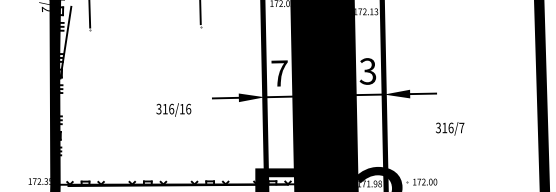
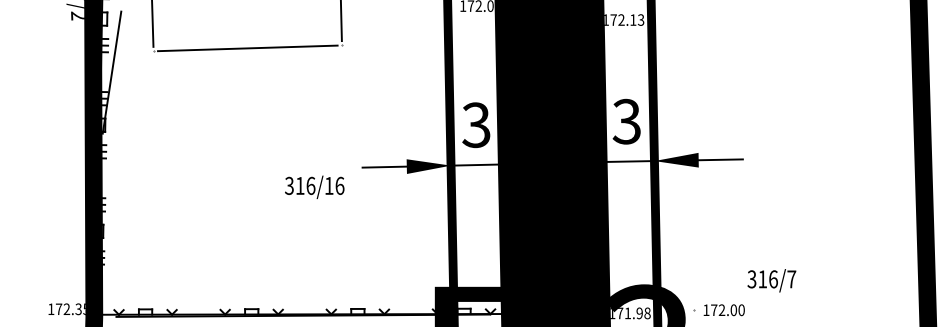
line: (145, 28) -> (247, 48), added
text: (279, 73) -> (476, 125), 7 -> 3
text: (173, 109) -> (314, 186), moved
text: (450, 128) -> (772, 280), moved

